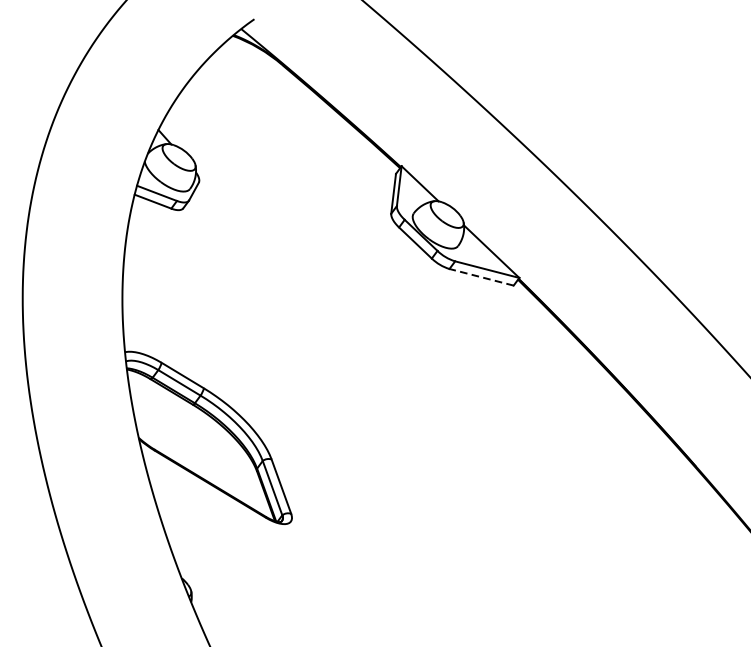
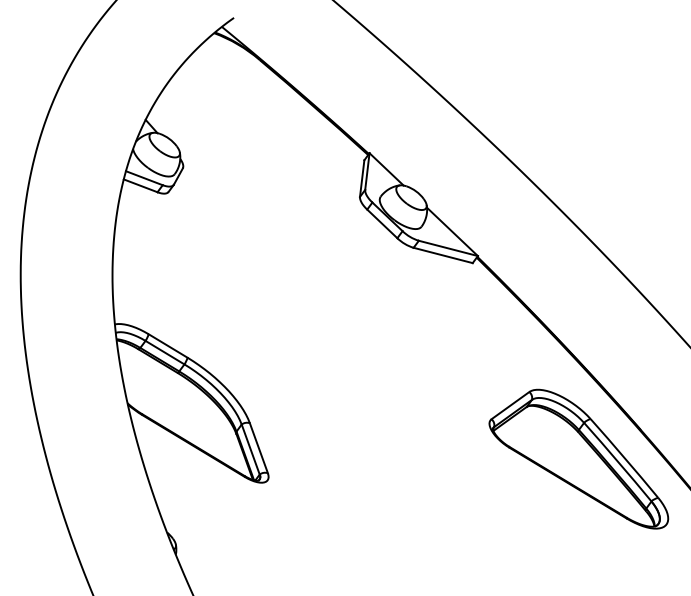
line: (481, 277) -> (443, 255), dashed -> solid
part: (628, 497) -> (578, 458), added

